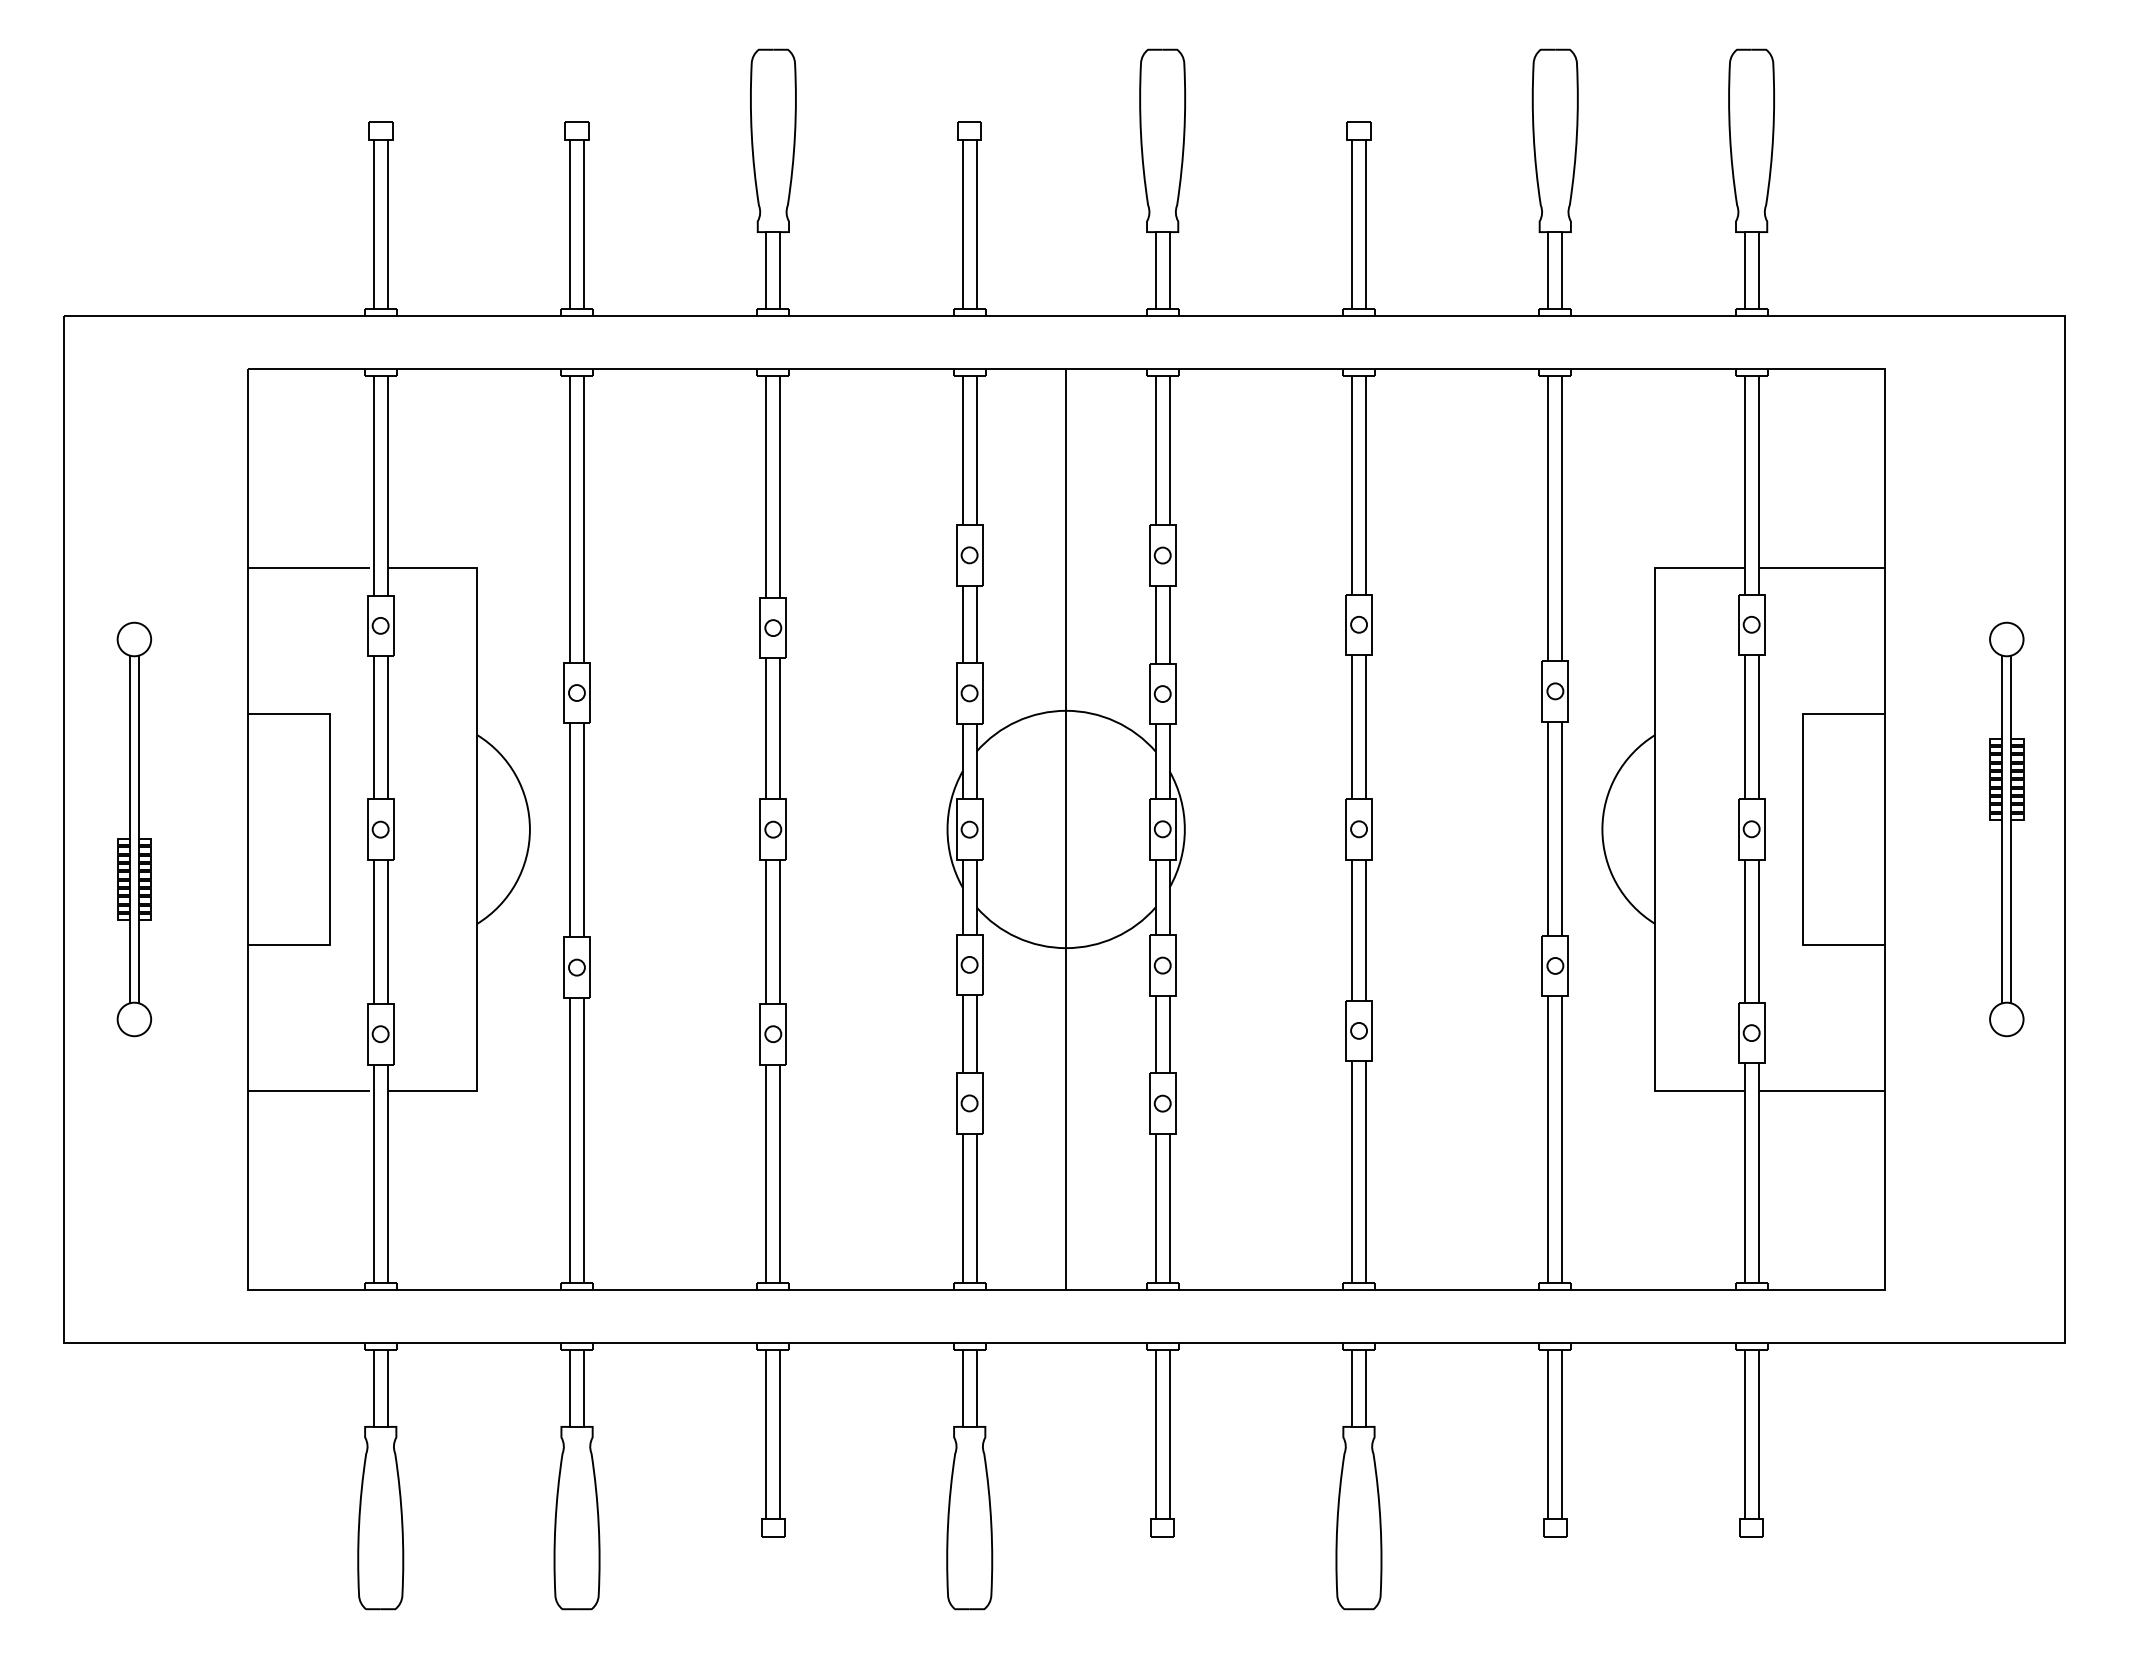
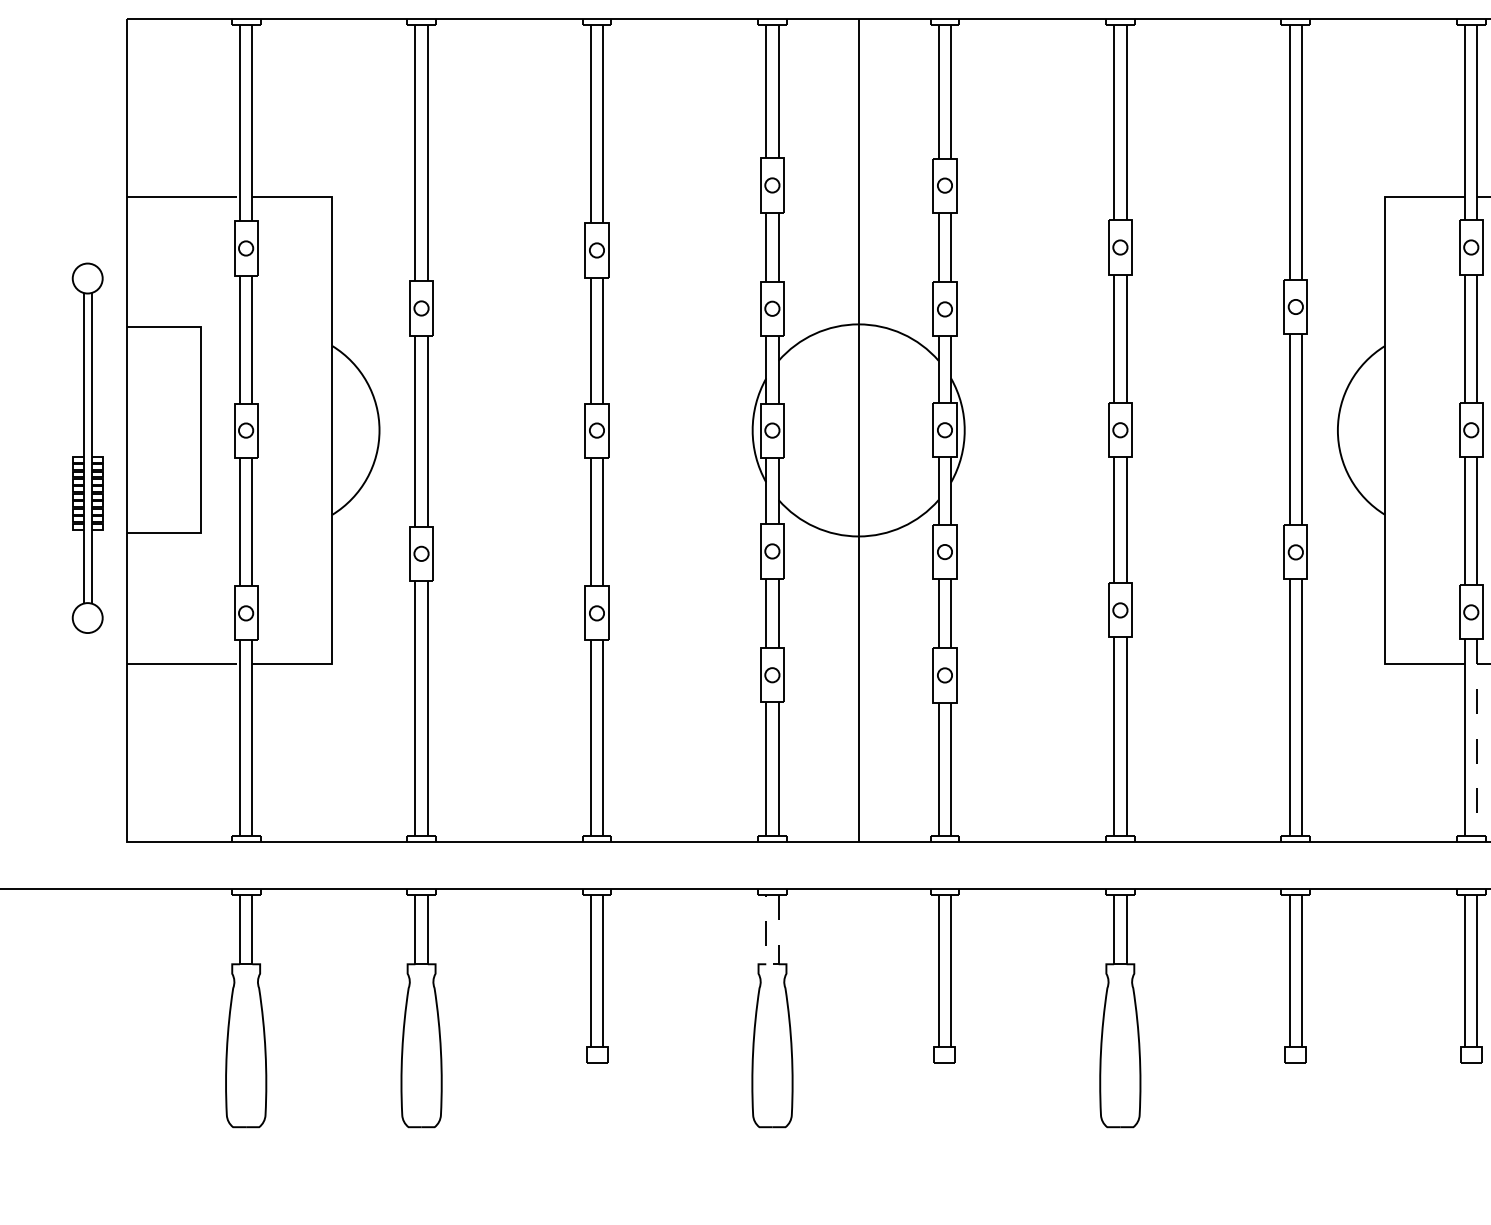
part: (134, 829) -> (87, 448), moved
line: (1758, 1173) -> (1477, 737), solid -> dashed
line: (969, 1426) -> (772, 963), solid -> dashed

